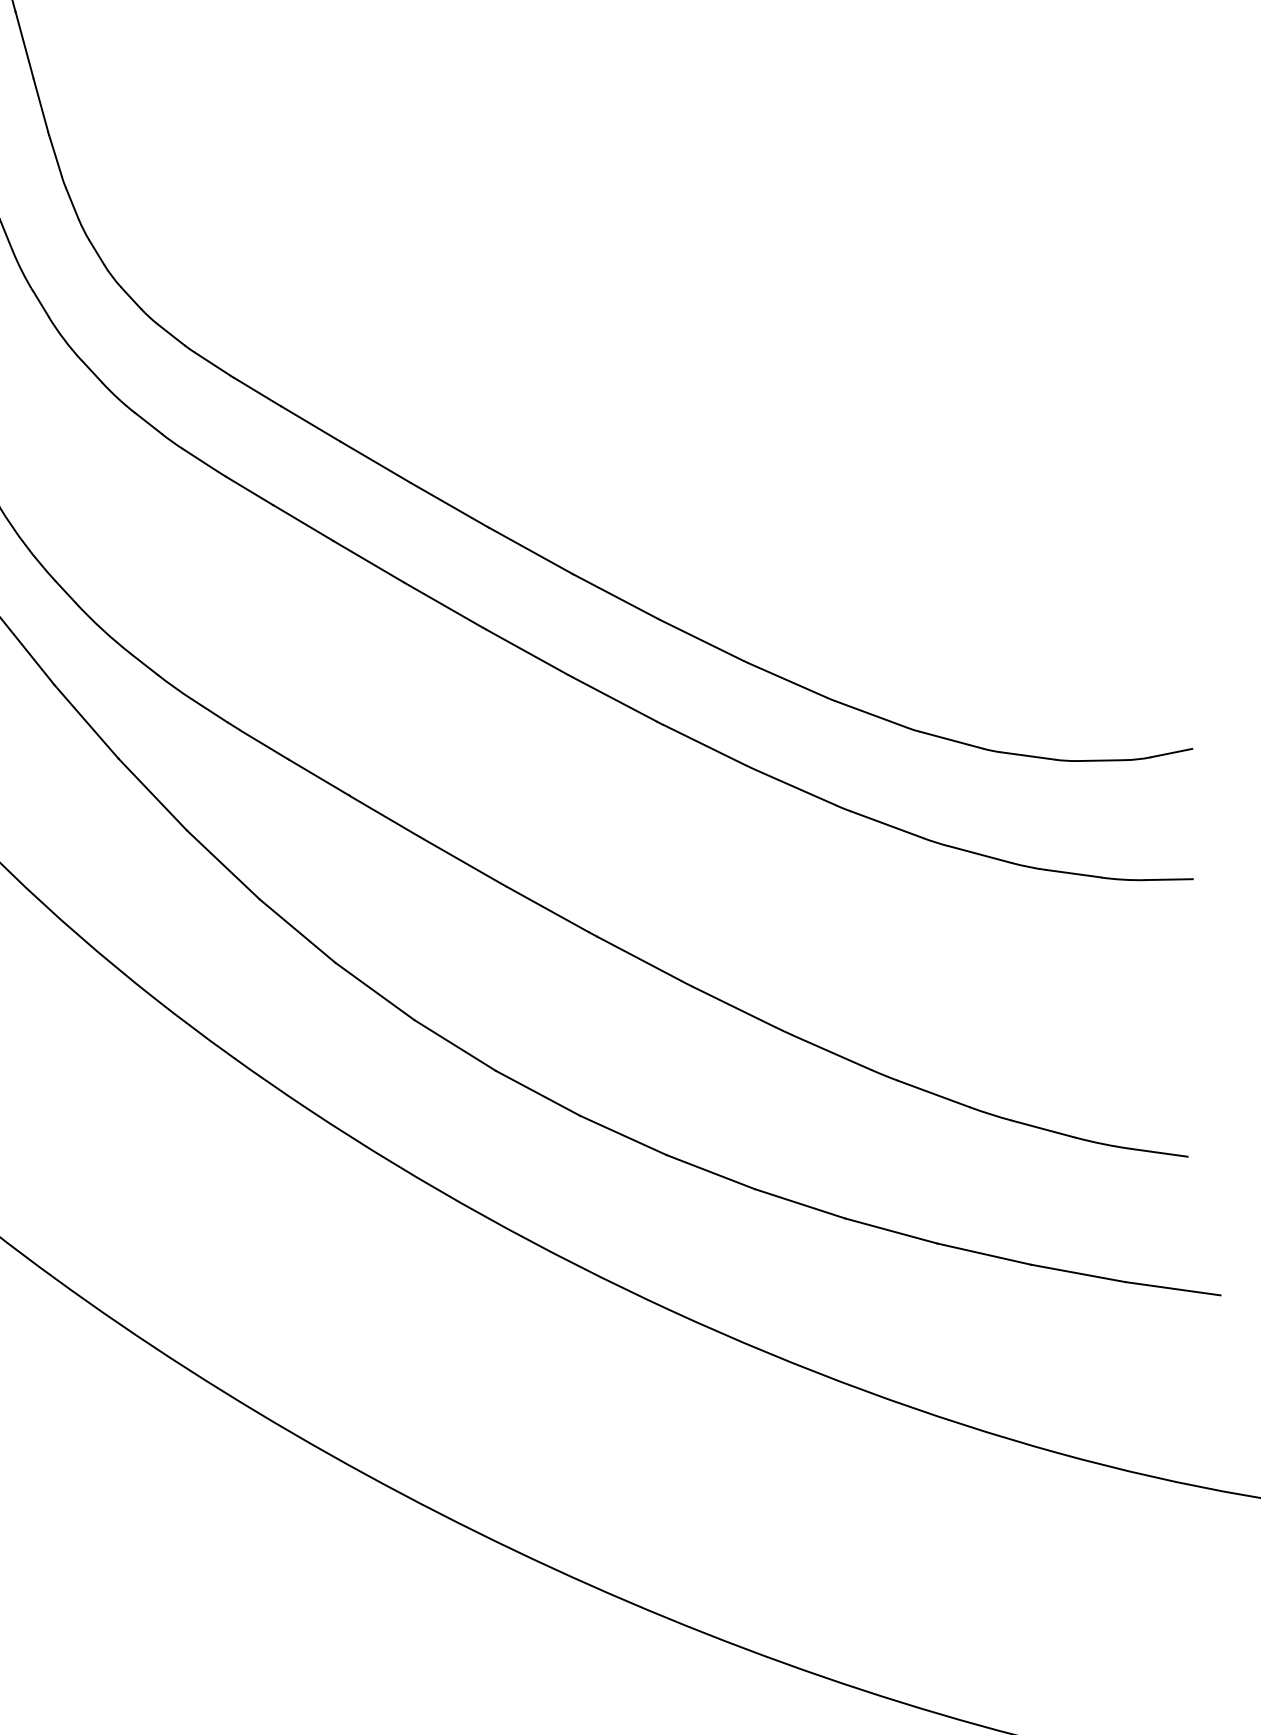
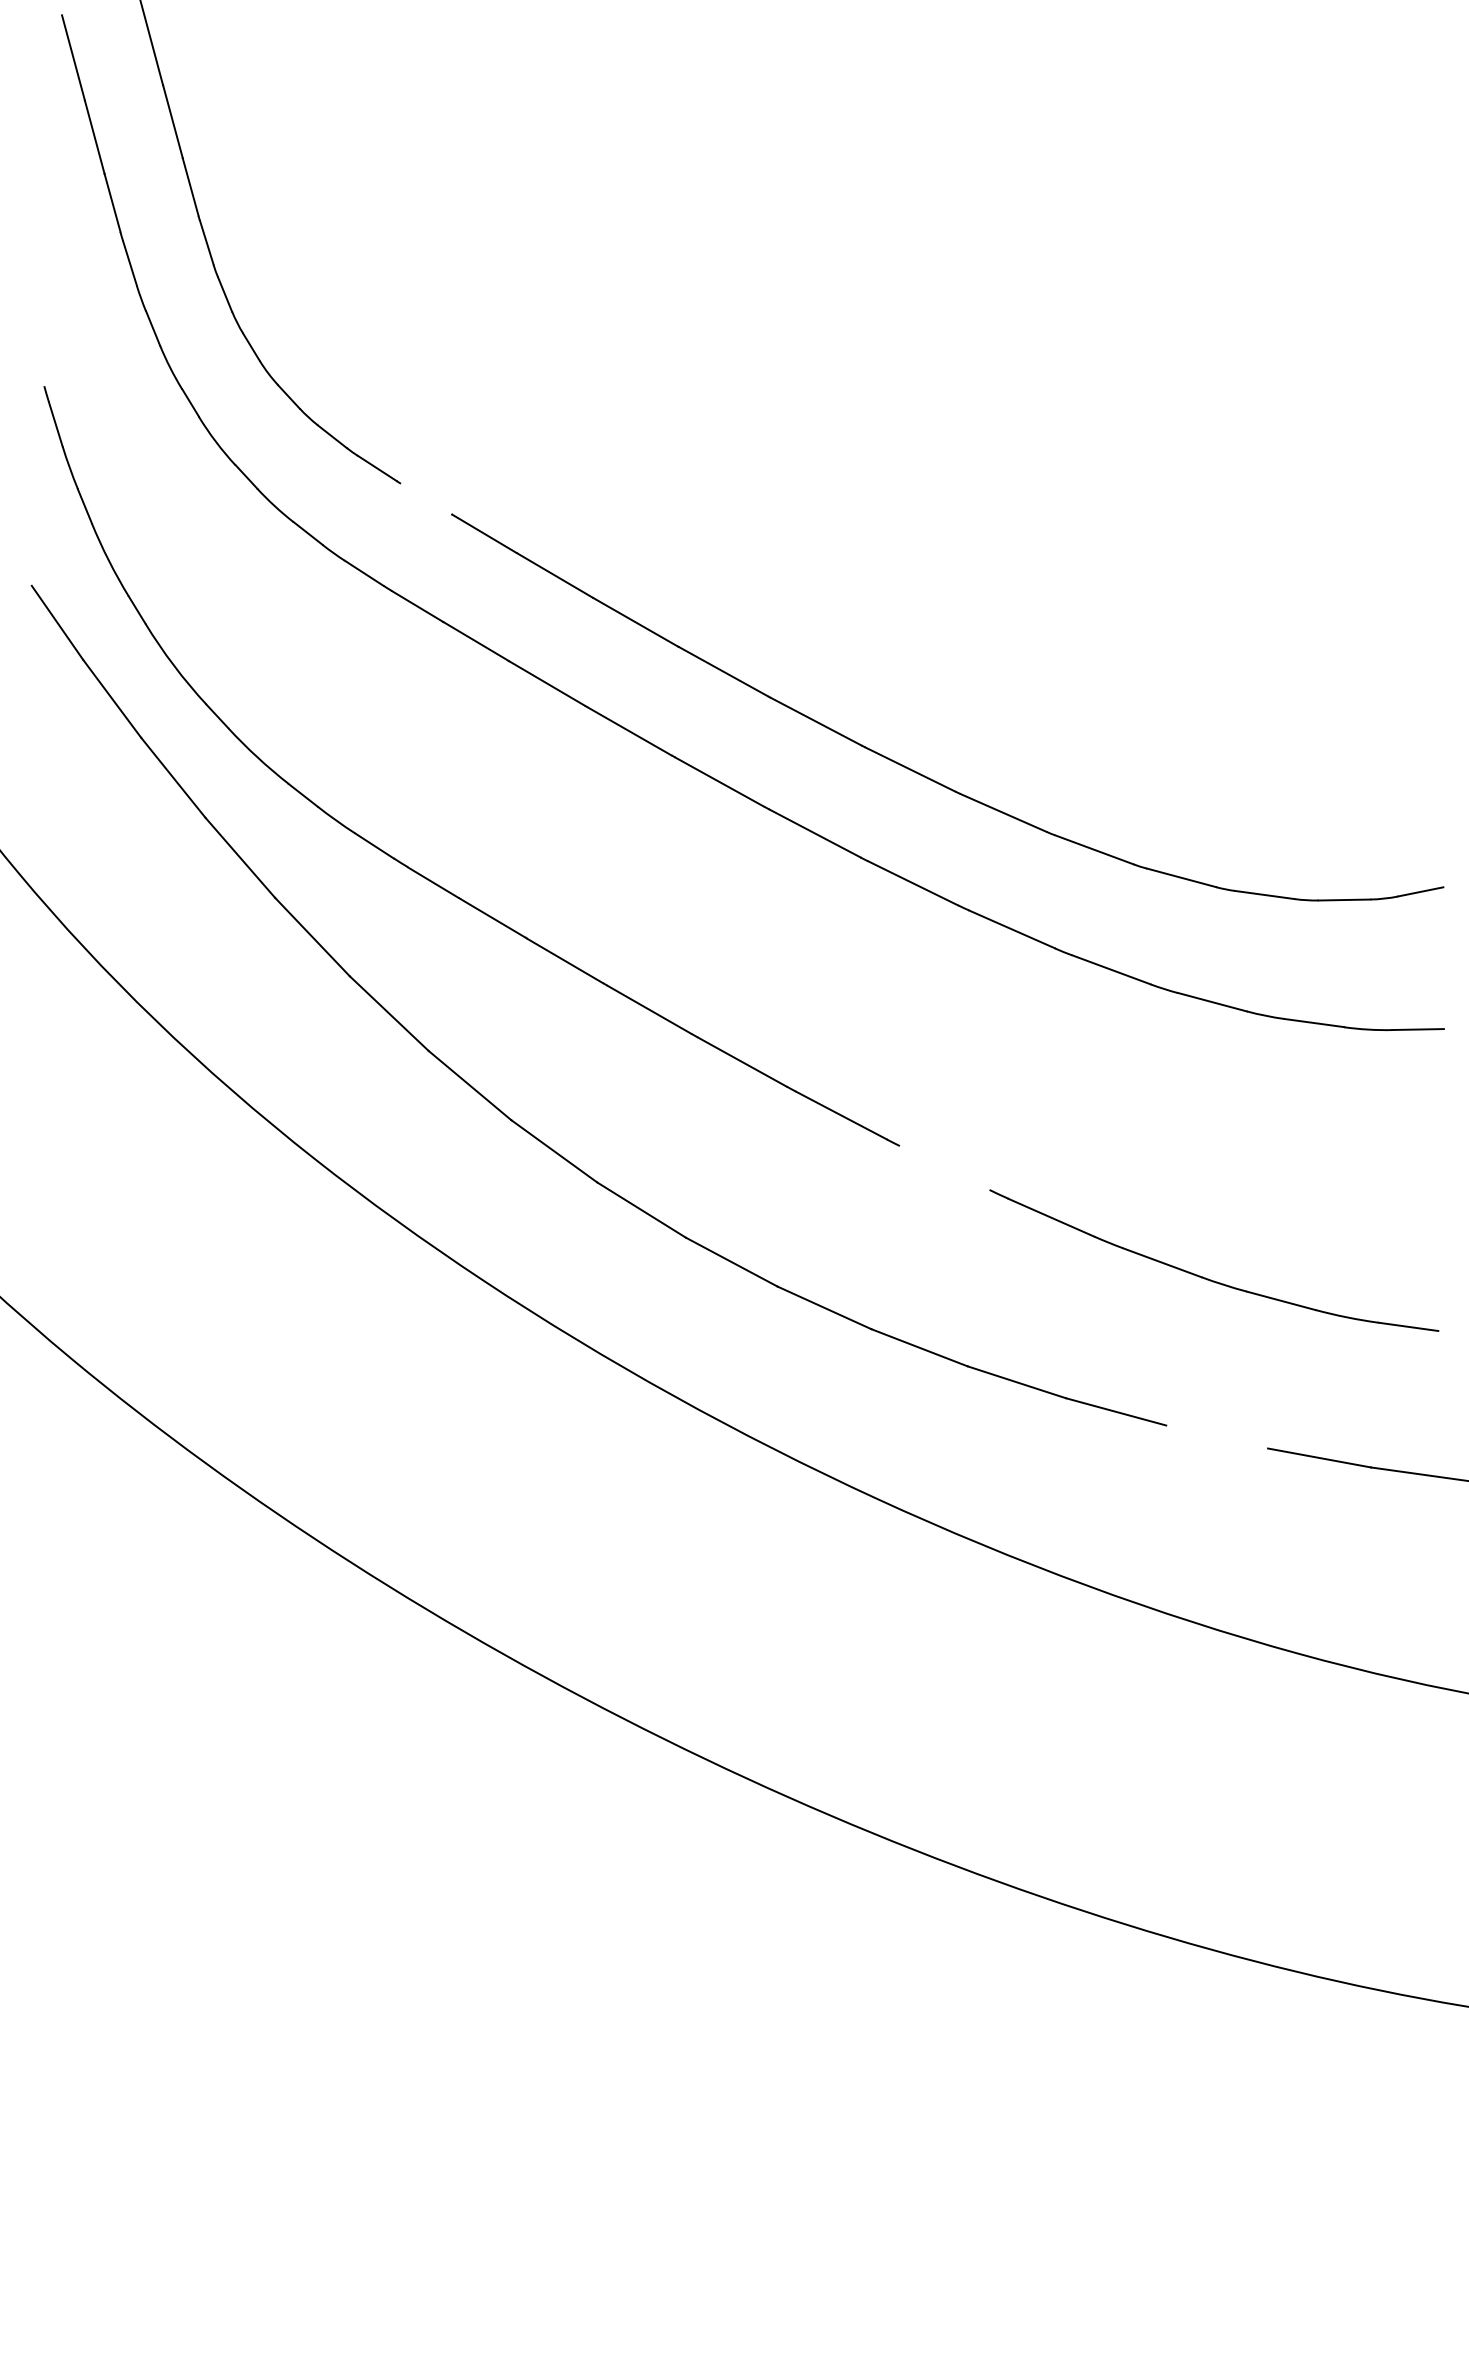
line: (257, 391) -> (426, 498), removed
line: (733, 1006) -> (944, 1167), removed
line: (984, 1253) -> (1217, 1436), removed

